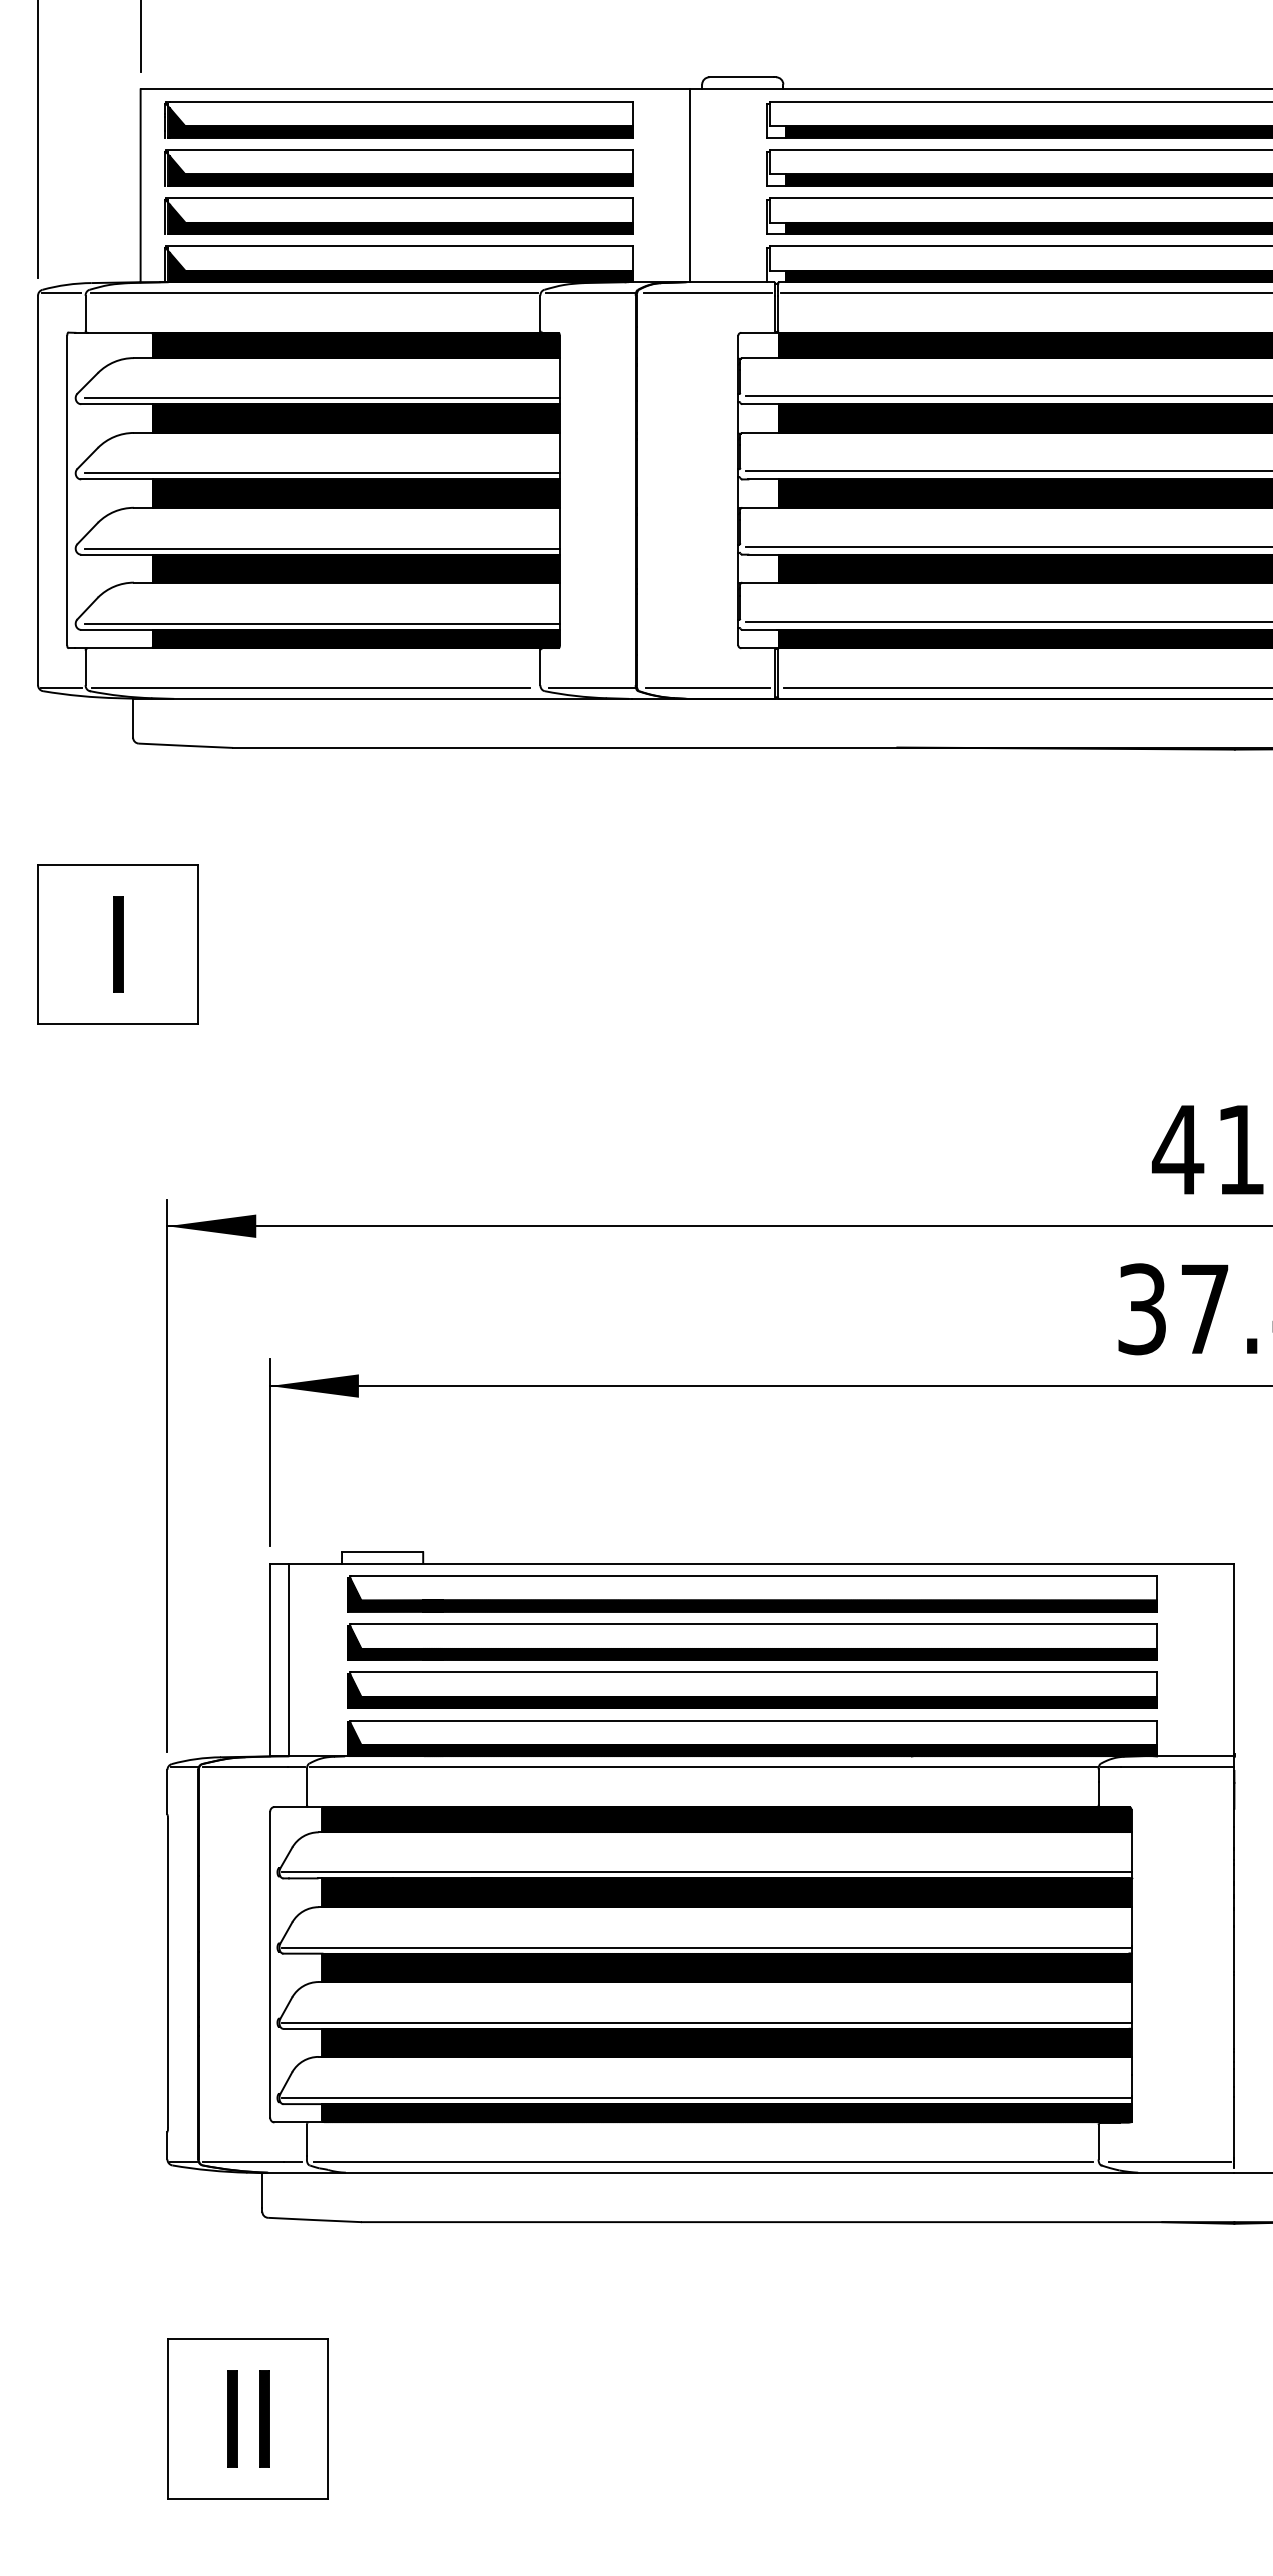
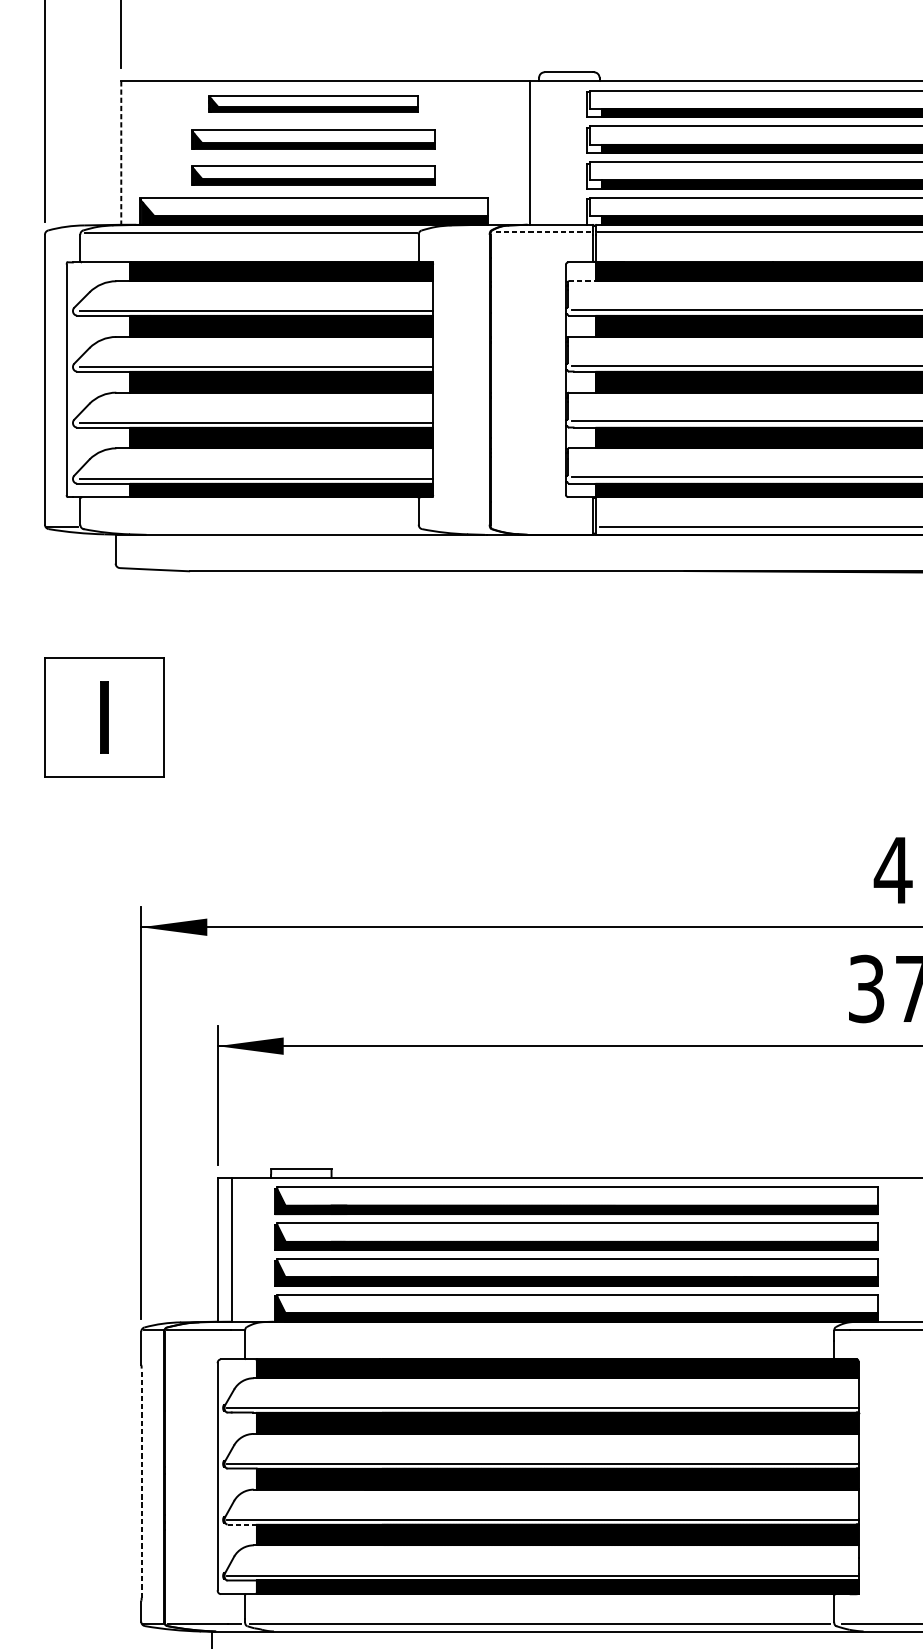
part: (398, 119) -> (313, 103), size x0.6
part: (398, 167) -> (313, 139), size x0.7
line: (140, 186) -> (121, 153), solid -> dashed
part: (398, 215) -> (313, 175), size x0.7
line: (60, 292) -> (61, 232), removed
line: (590, 292) -> (456, 232), removed
line: (708, 292) -> (543, 232), solid -> dashed
line: (761, 358) -> (583, 281), solid -> dashed
line: (310, 688) -> (247, 527), removed
line: (591, 688) -> (456, 527), removed
line: (707, 688) -> (543, 527), removed
line: (702, 1766) -> (539, 1329), removed
line: (167, 1973) -> (141, 1483), solid -> dashed
line: (303, 2028) -> (242, 1524), solid -> dashed

